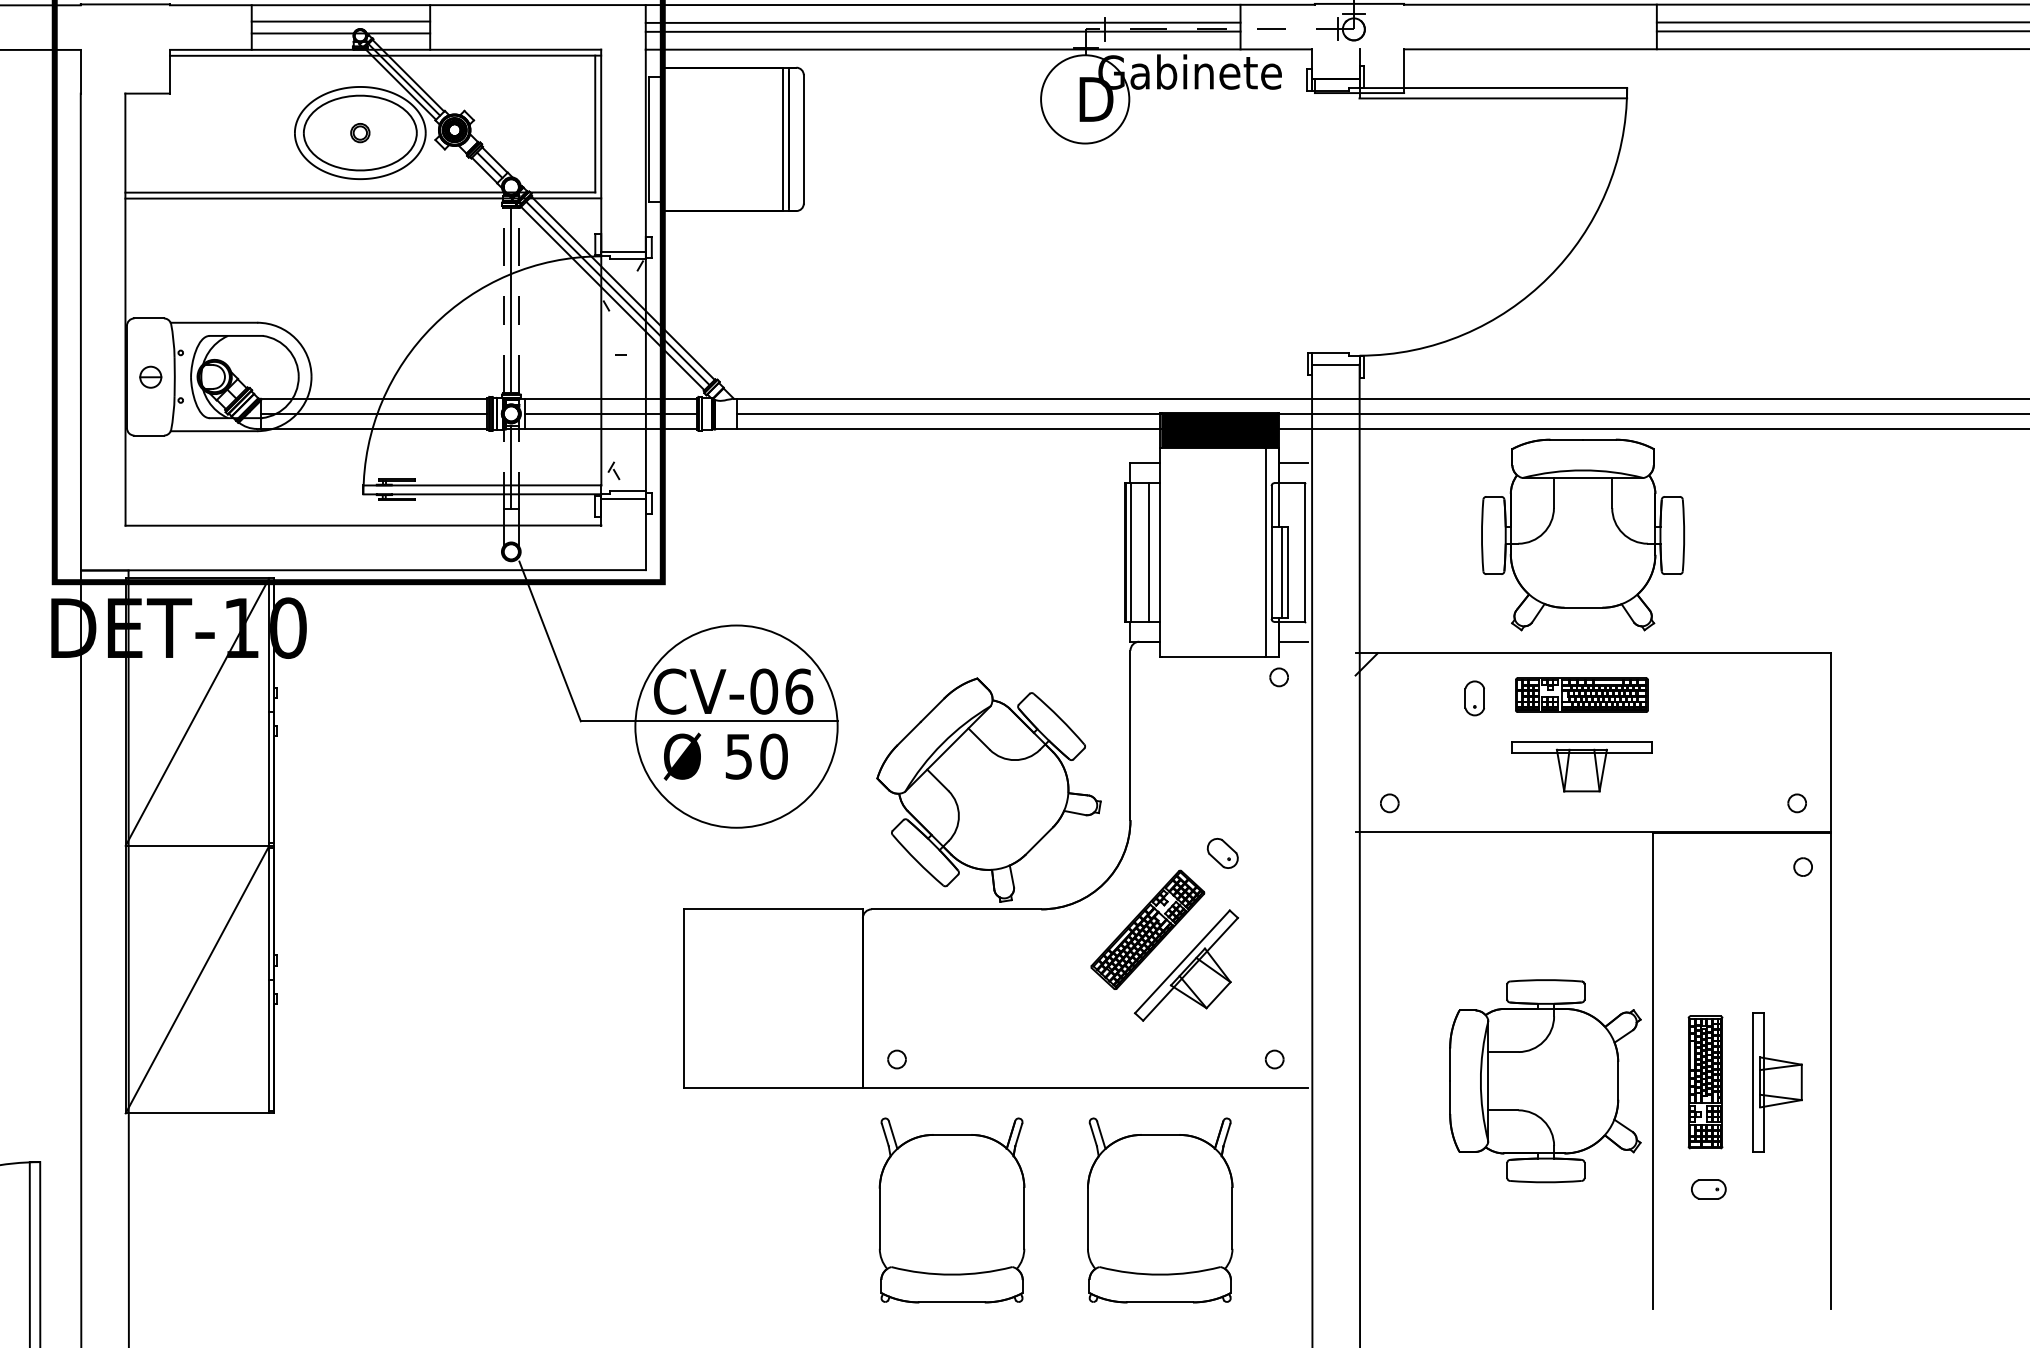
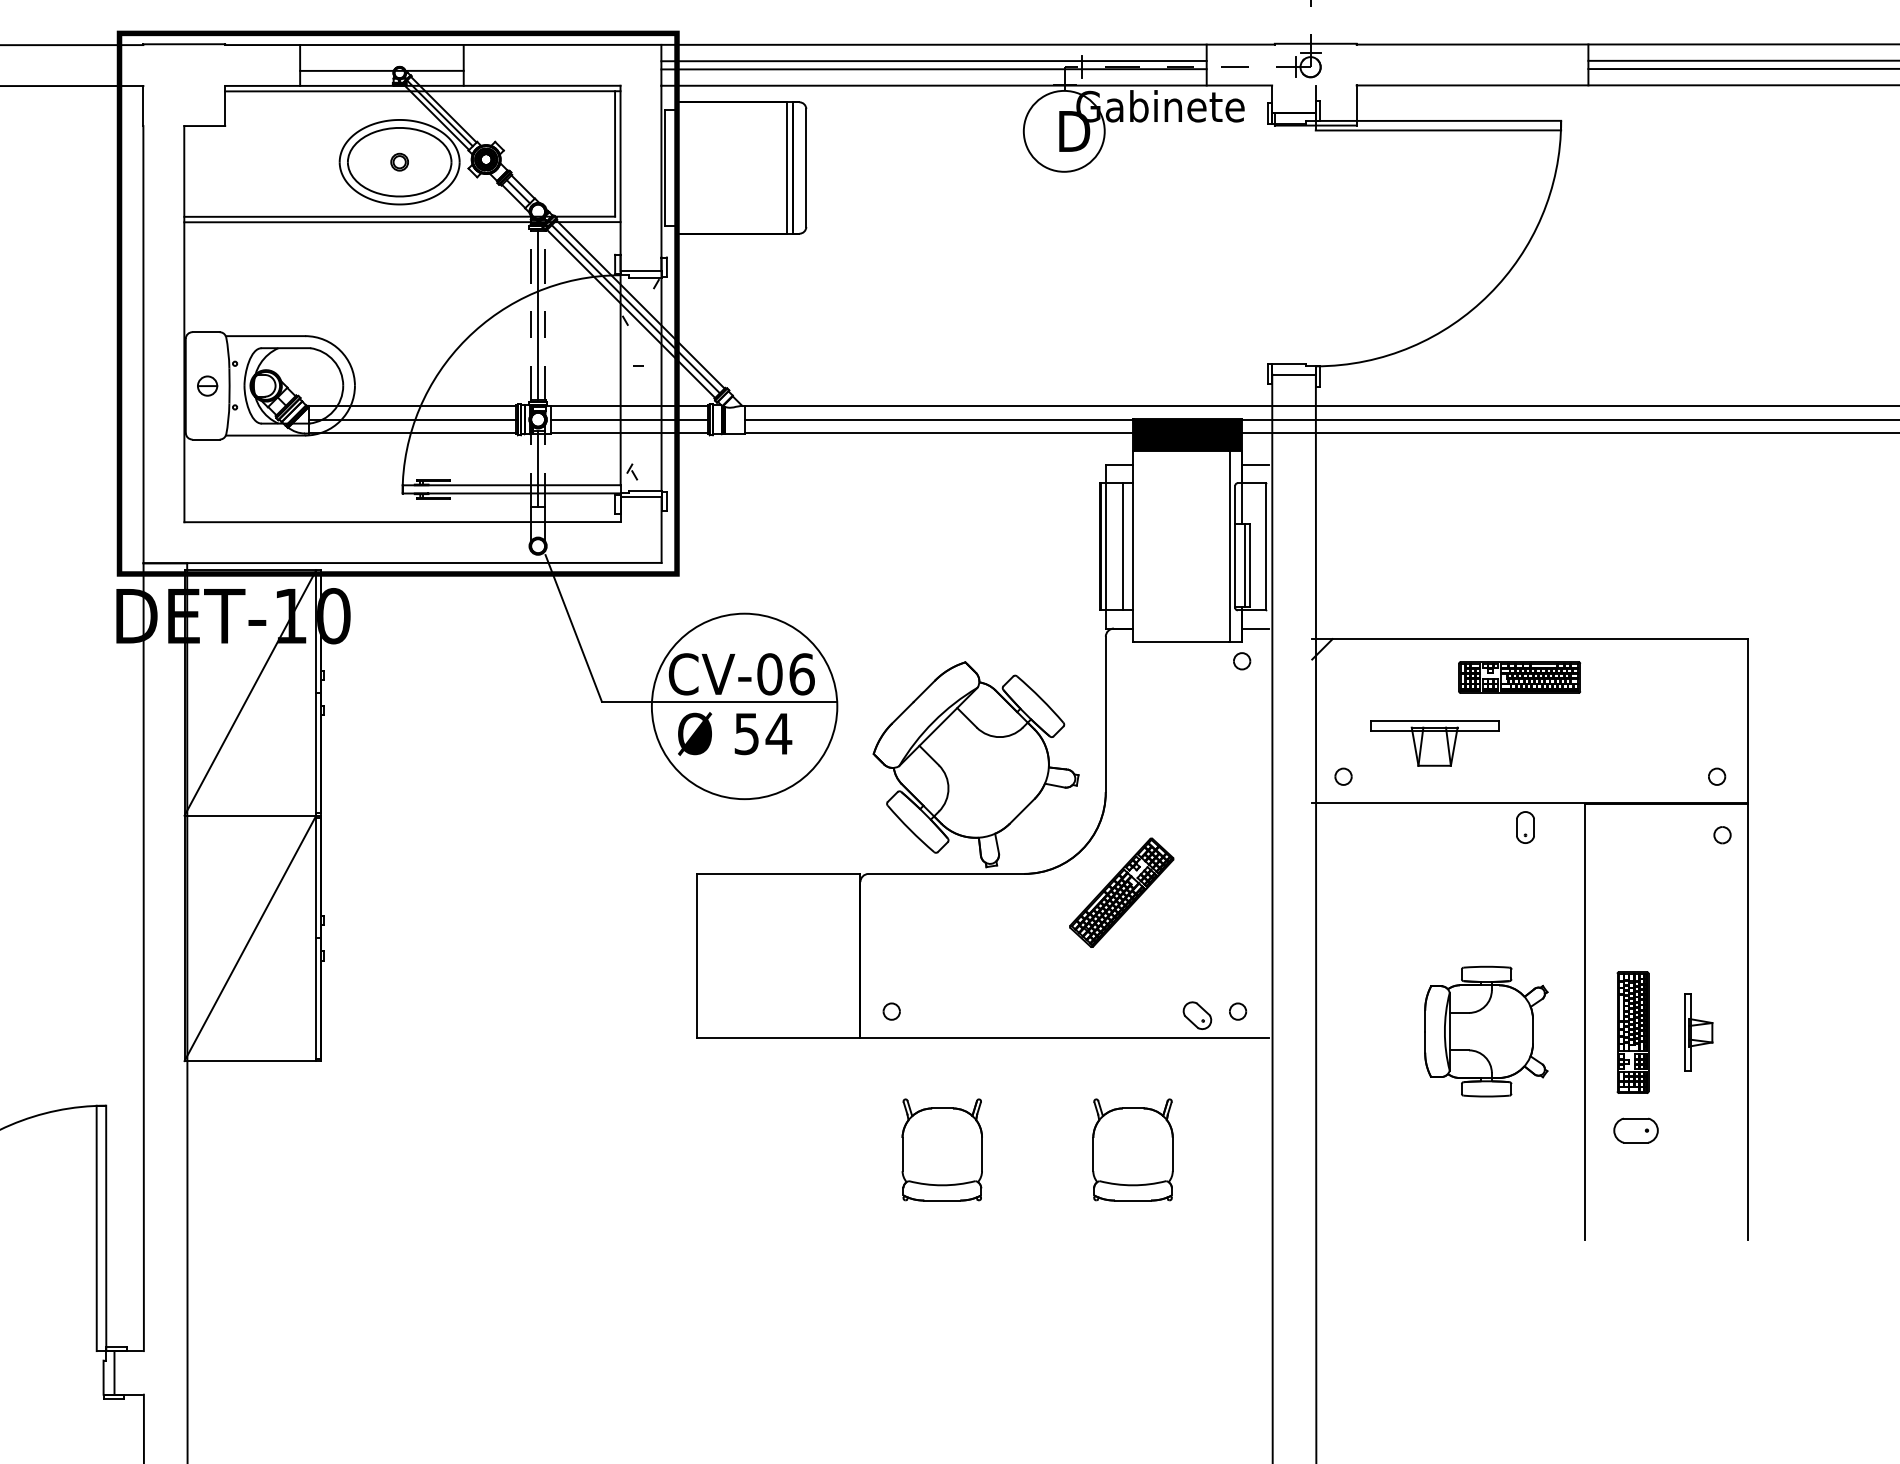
line: (340, 21) -> (381, 59), removed
part: (1582, 534) -> (1520, 530), removed
part: (1474, 698) -> (1525, 827), moved
text: (773, 756) -> (778, 733), 50 -> 54
part: (1581, 767) -> (1434, 743), moved
part: (1222, 853) -> (1197, 1015), moved
part: (1185, 965) -> (1156, 925), removed
part: (1545, 1081) -> (1486, 1031), size x0.7
part: (1776, 1082) -> (1698, 1032), size x0.6
part: (1708, 1189) -> (1635, 1130), size x1.4
part: (952, 1209) -> (942, 1149), size x0.6
part: (1159, 1209) -> (1132, 1149), size x0.6

